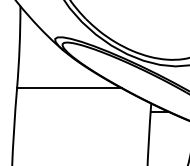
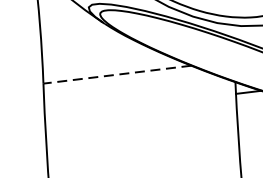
line: (68, 88) -> (116, 75), solid -> dashed

